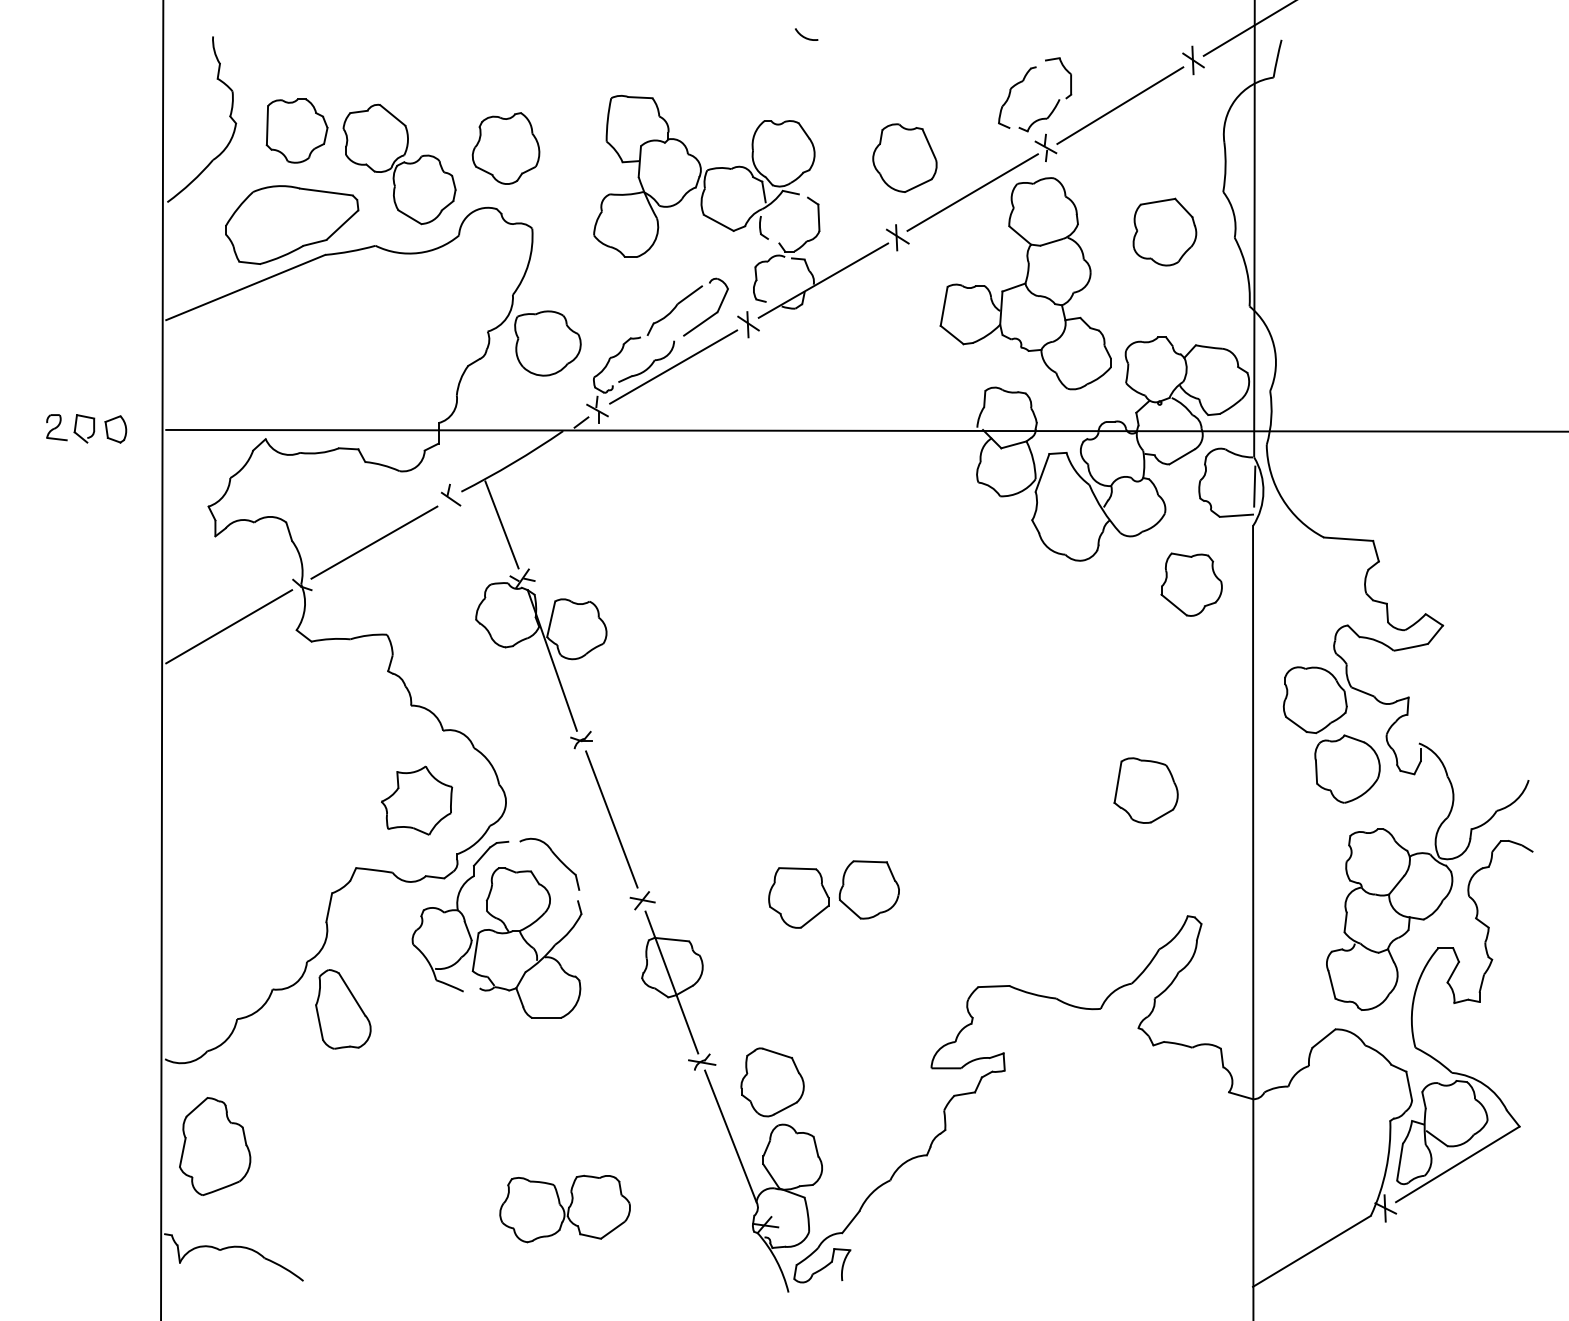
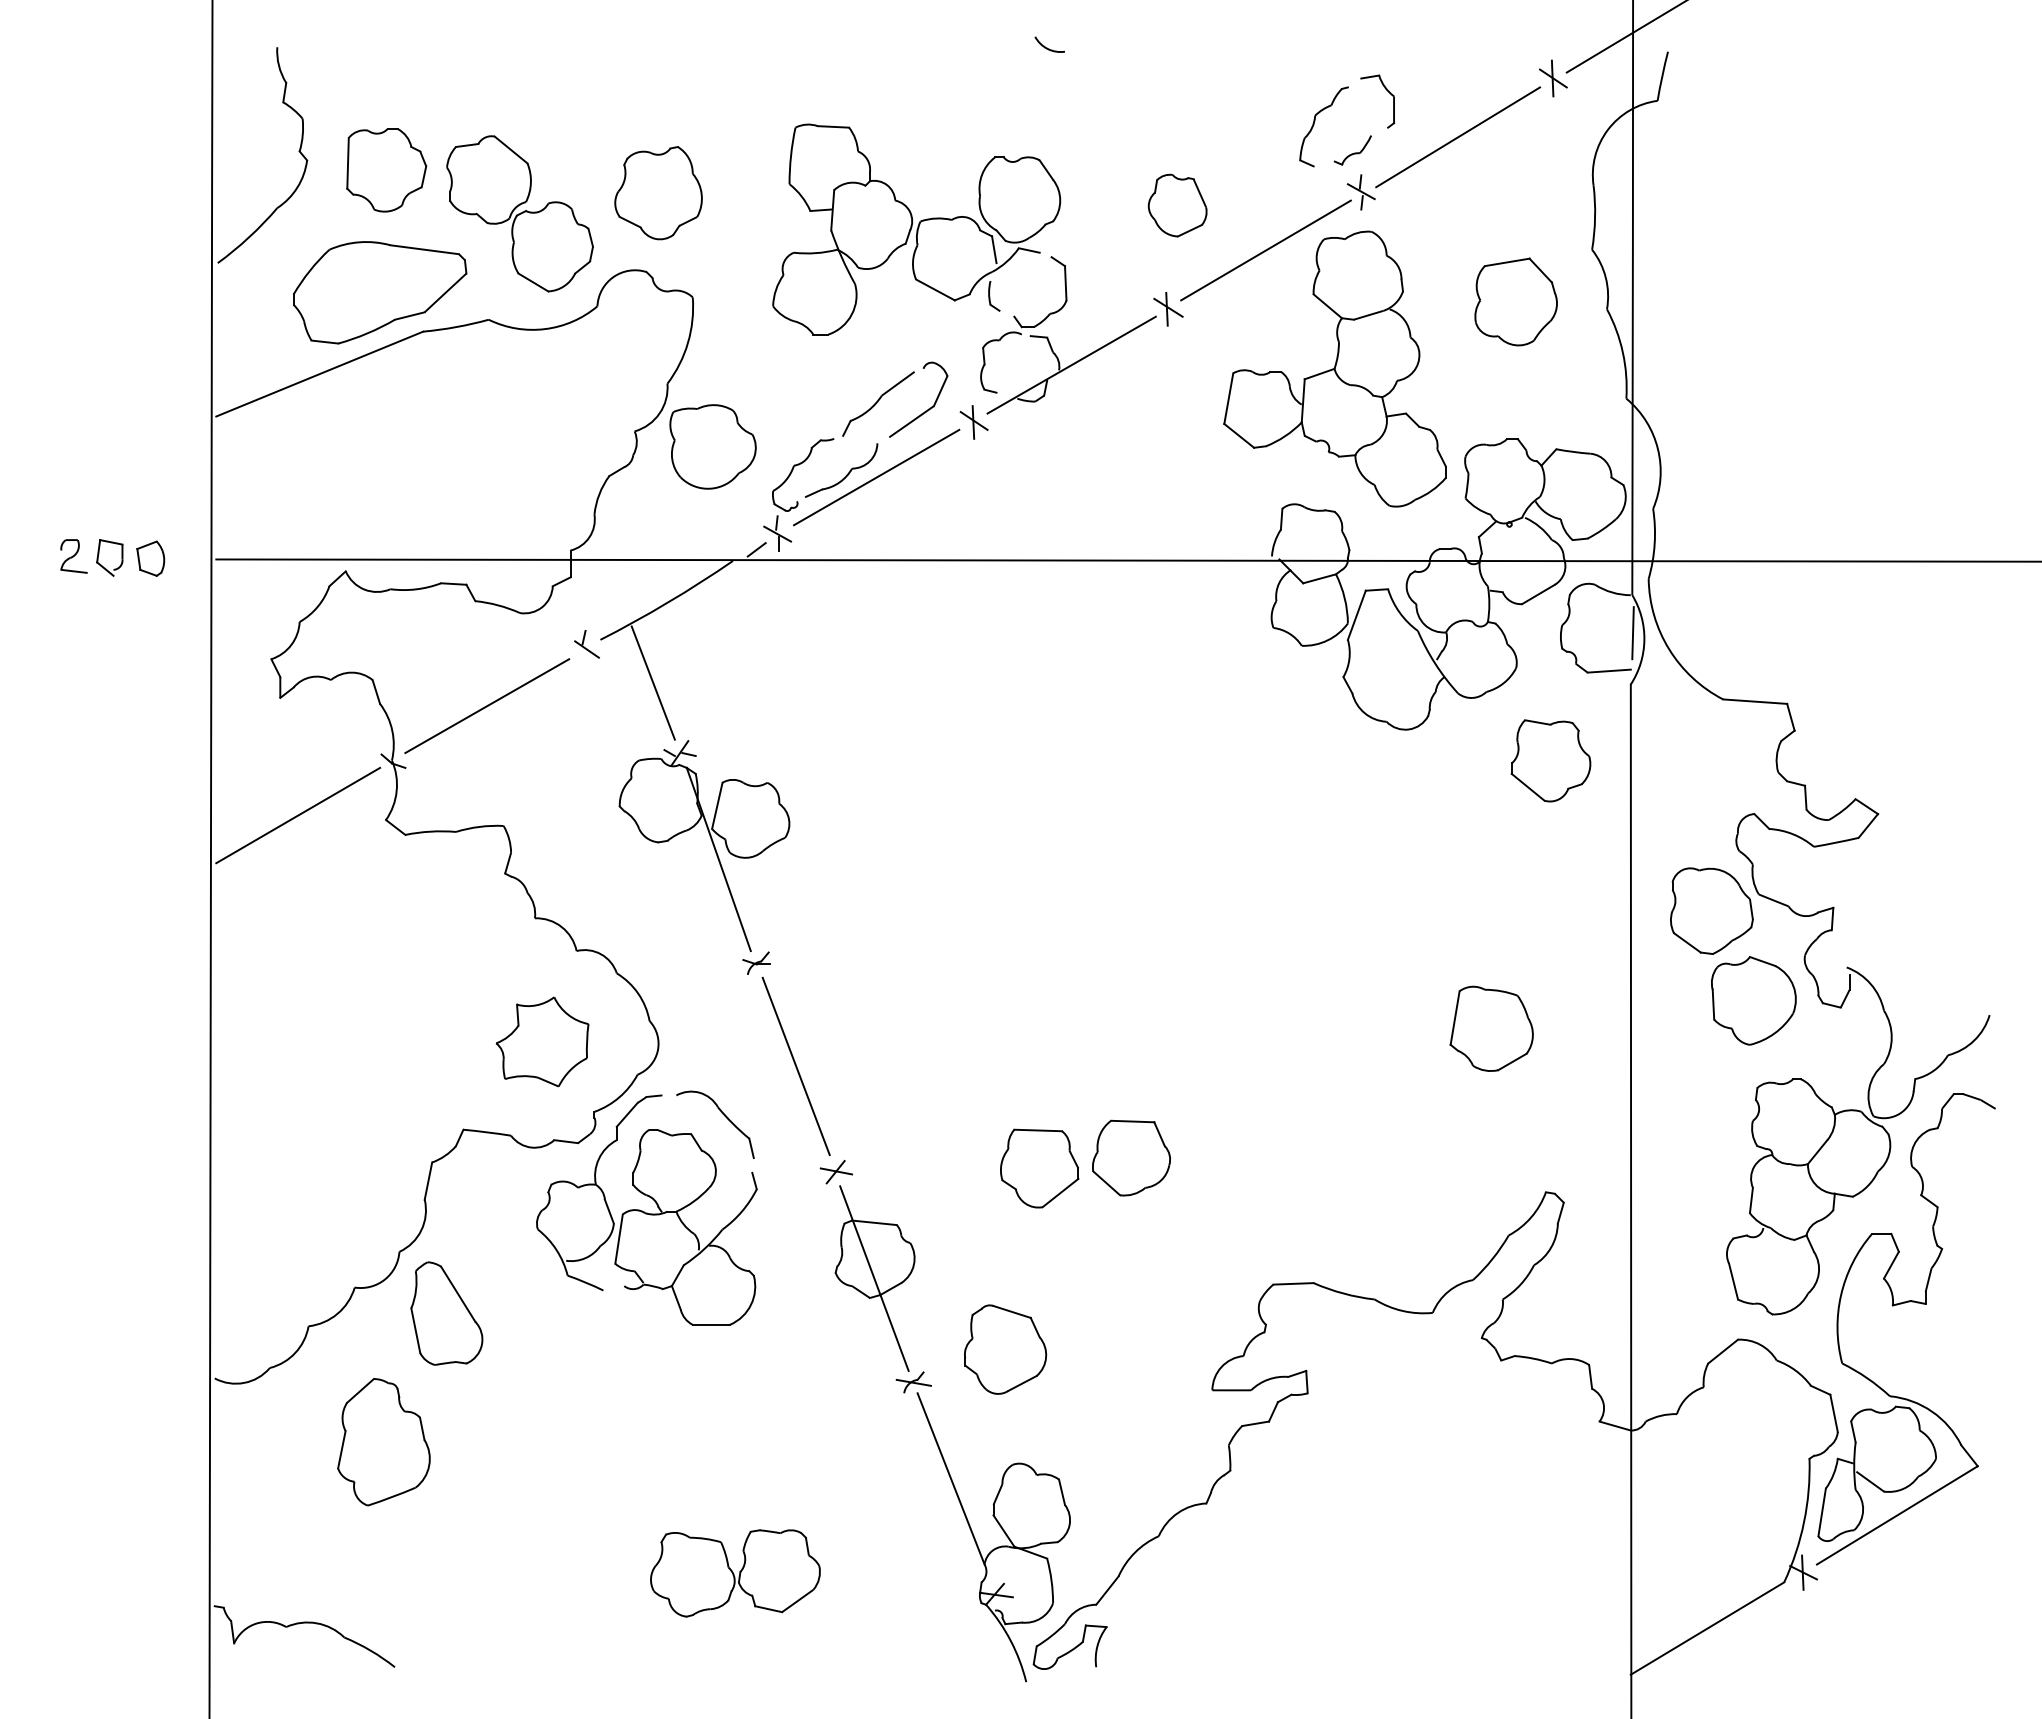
part: (1039, 115) -> (1352, 150), size x0.7
part: (904, 158) -> (1177, 205), size x0.7
part: (772, 1082) -> (1005, 1349), moved
part: (214, 1146) -> (383, 1442), moved

